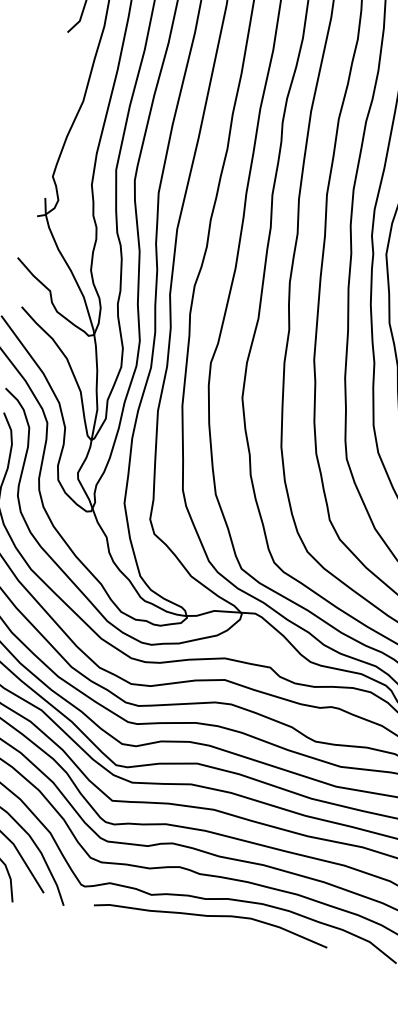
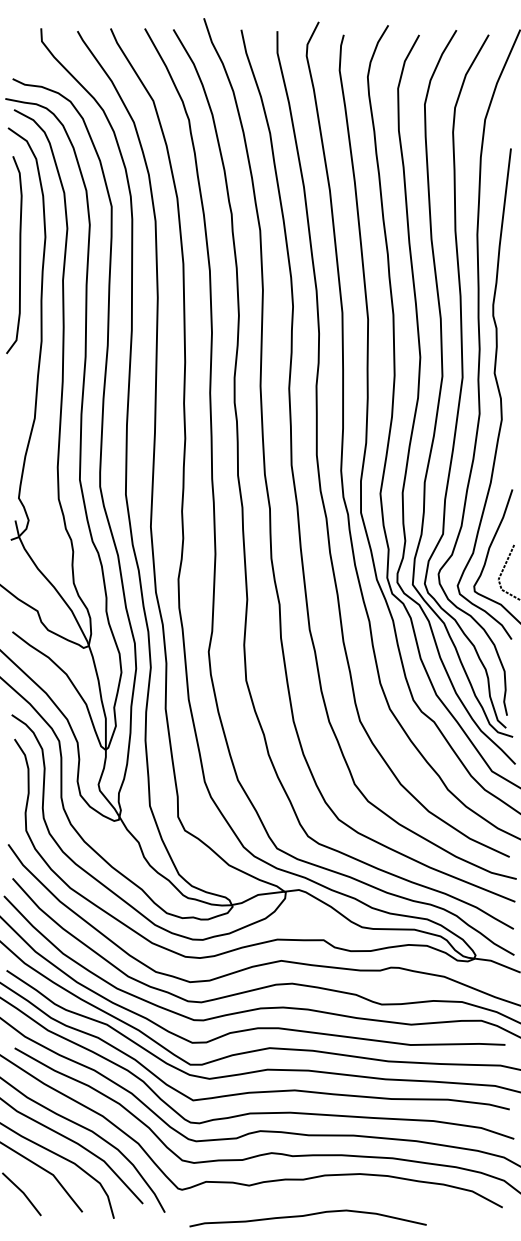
curve: (211, 917) -> (307, 1216), moved

